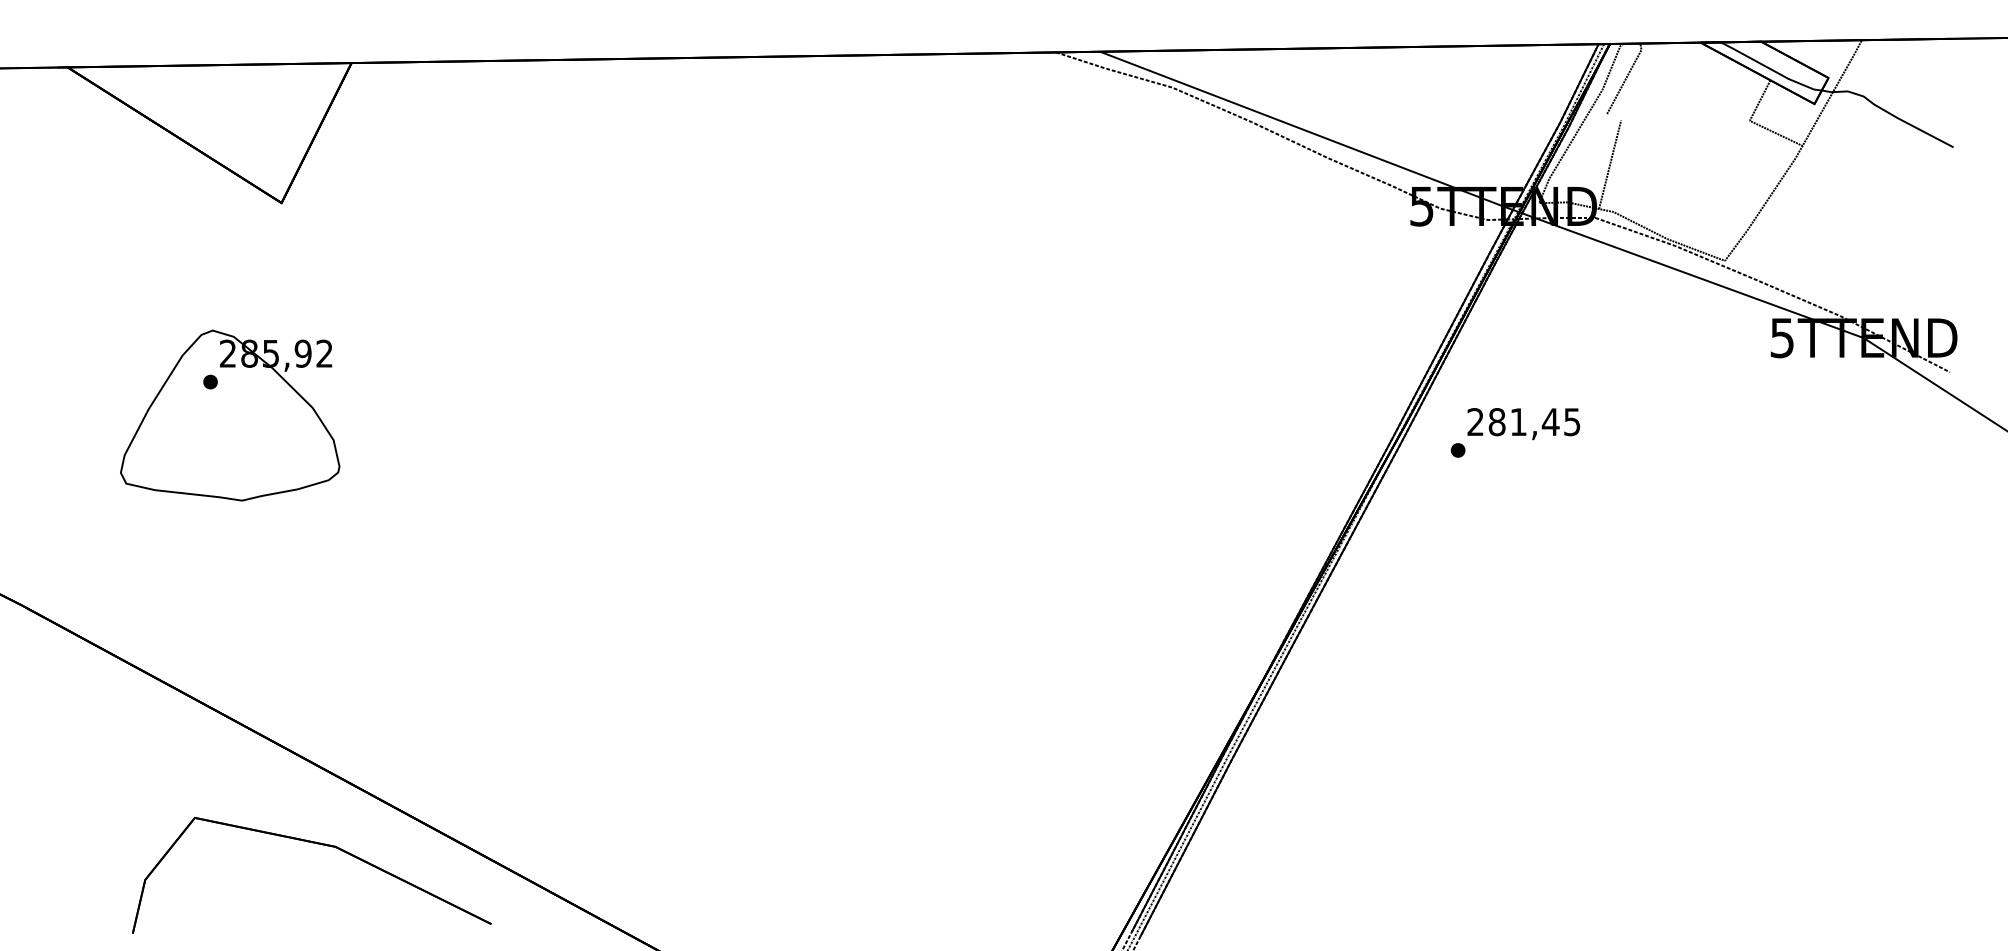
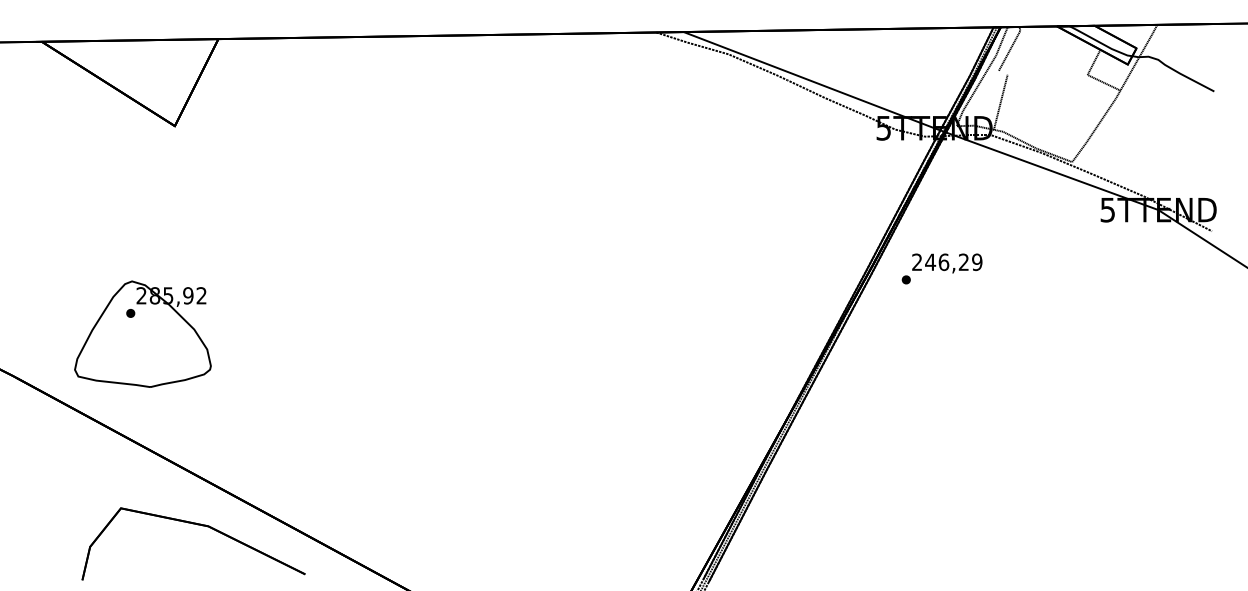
part: (229, 414) -> (142, 333), moved
text: (1534, 422) -> (953, 262), 281,45 -> 246,29

